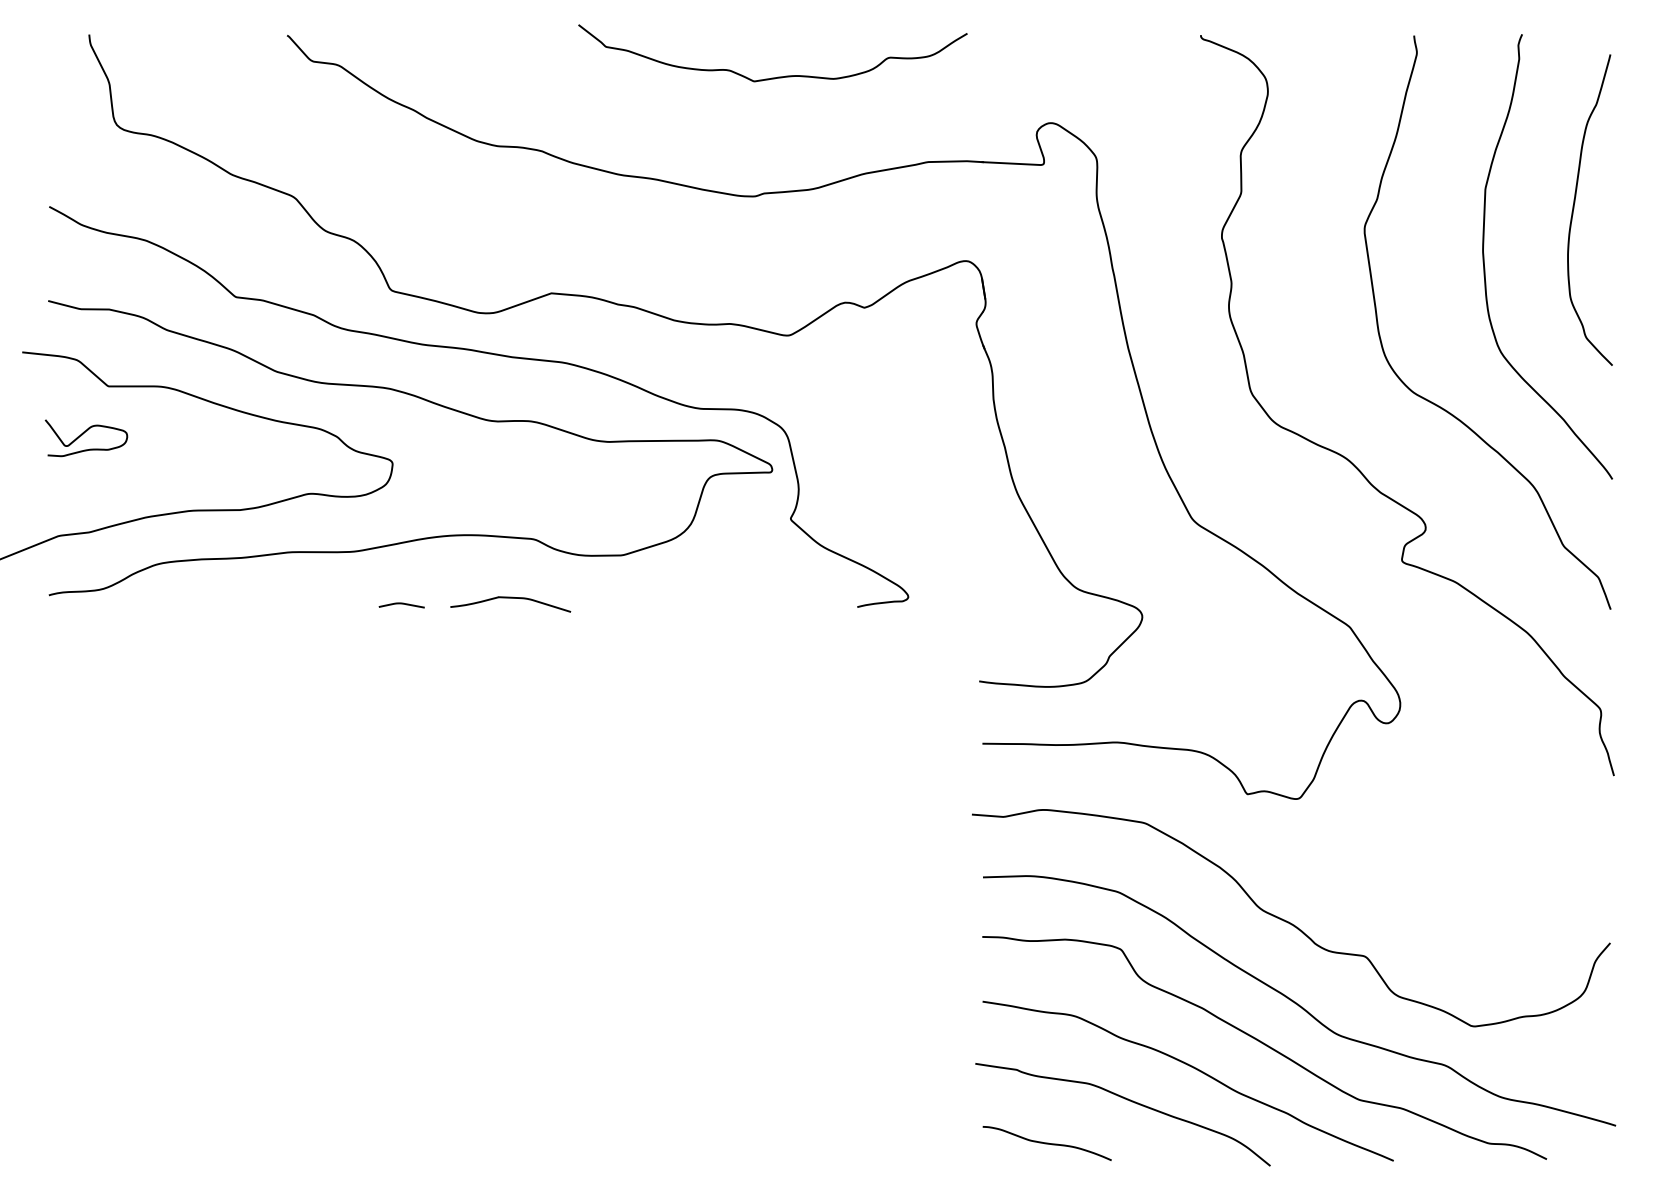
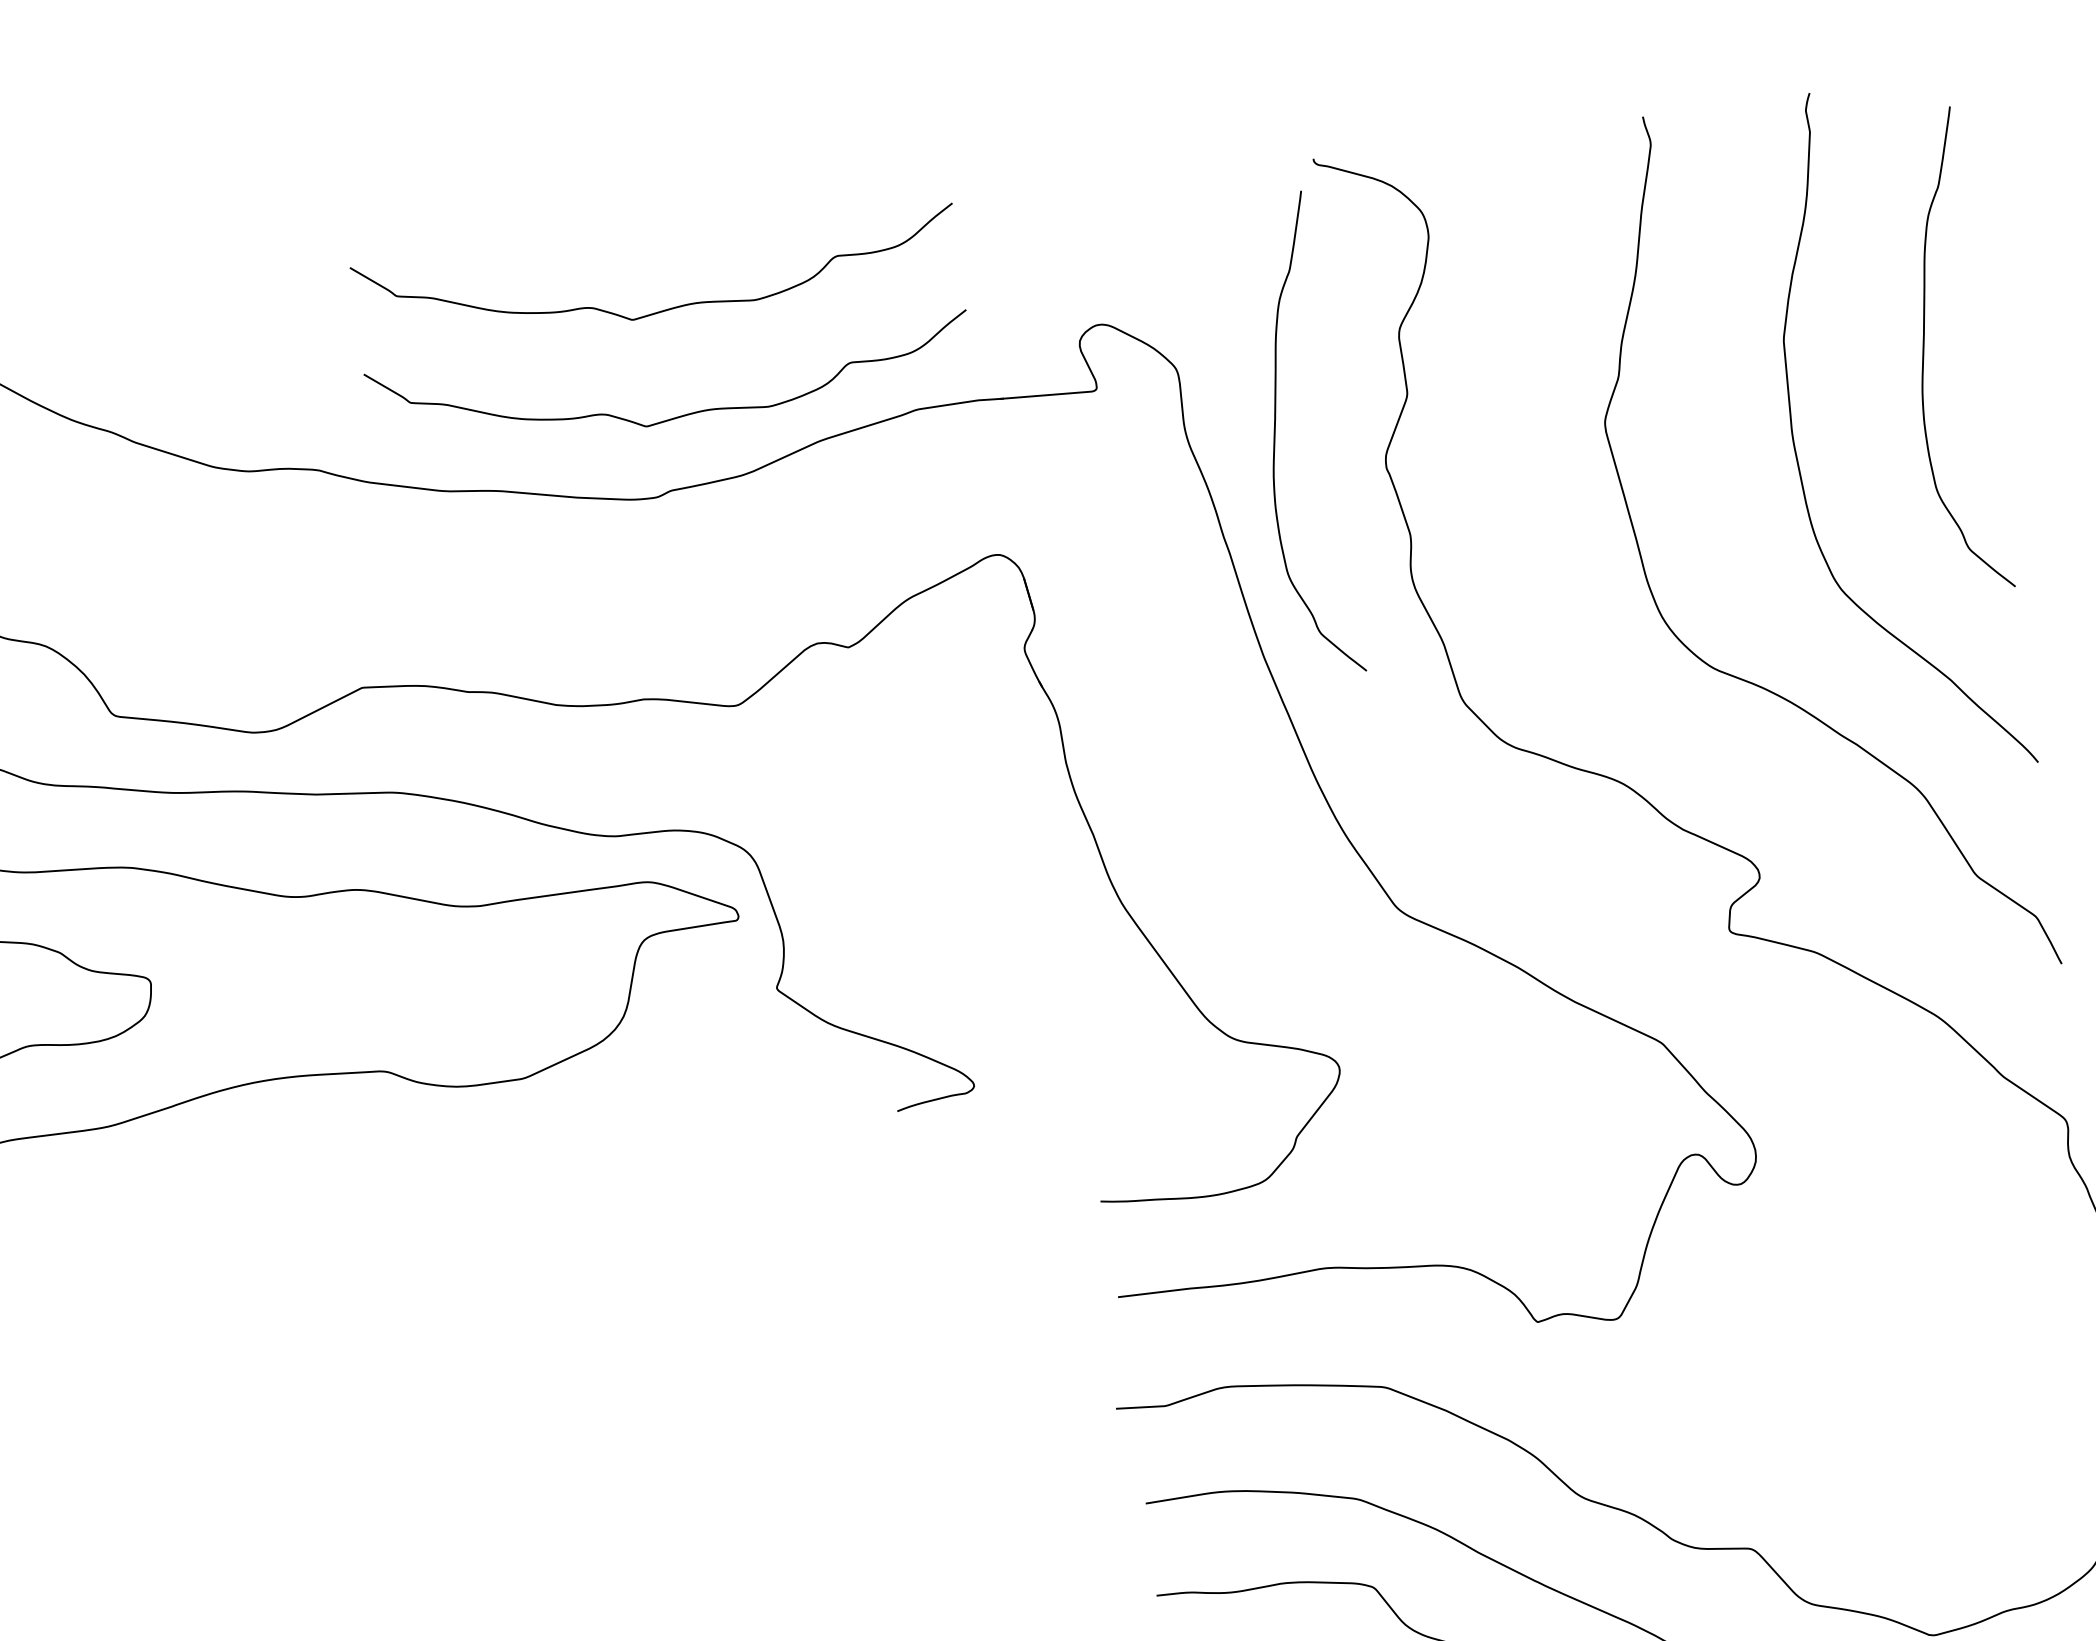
curve: (777, 145) -> (681, 414), added
curve: (1154, 208) -> (1276, 435), added
curve: (510, 598) -> (359, 1167), removed
curve: (401, 604) -> (192, 1198), removed

